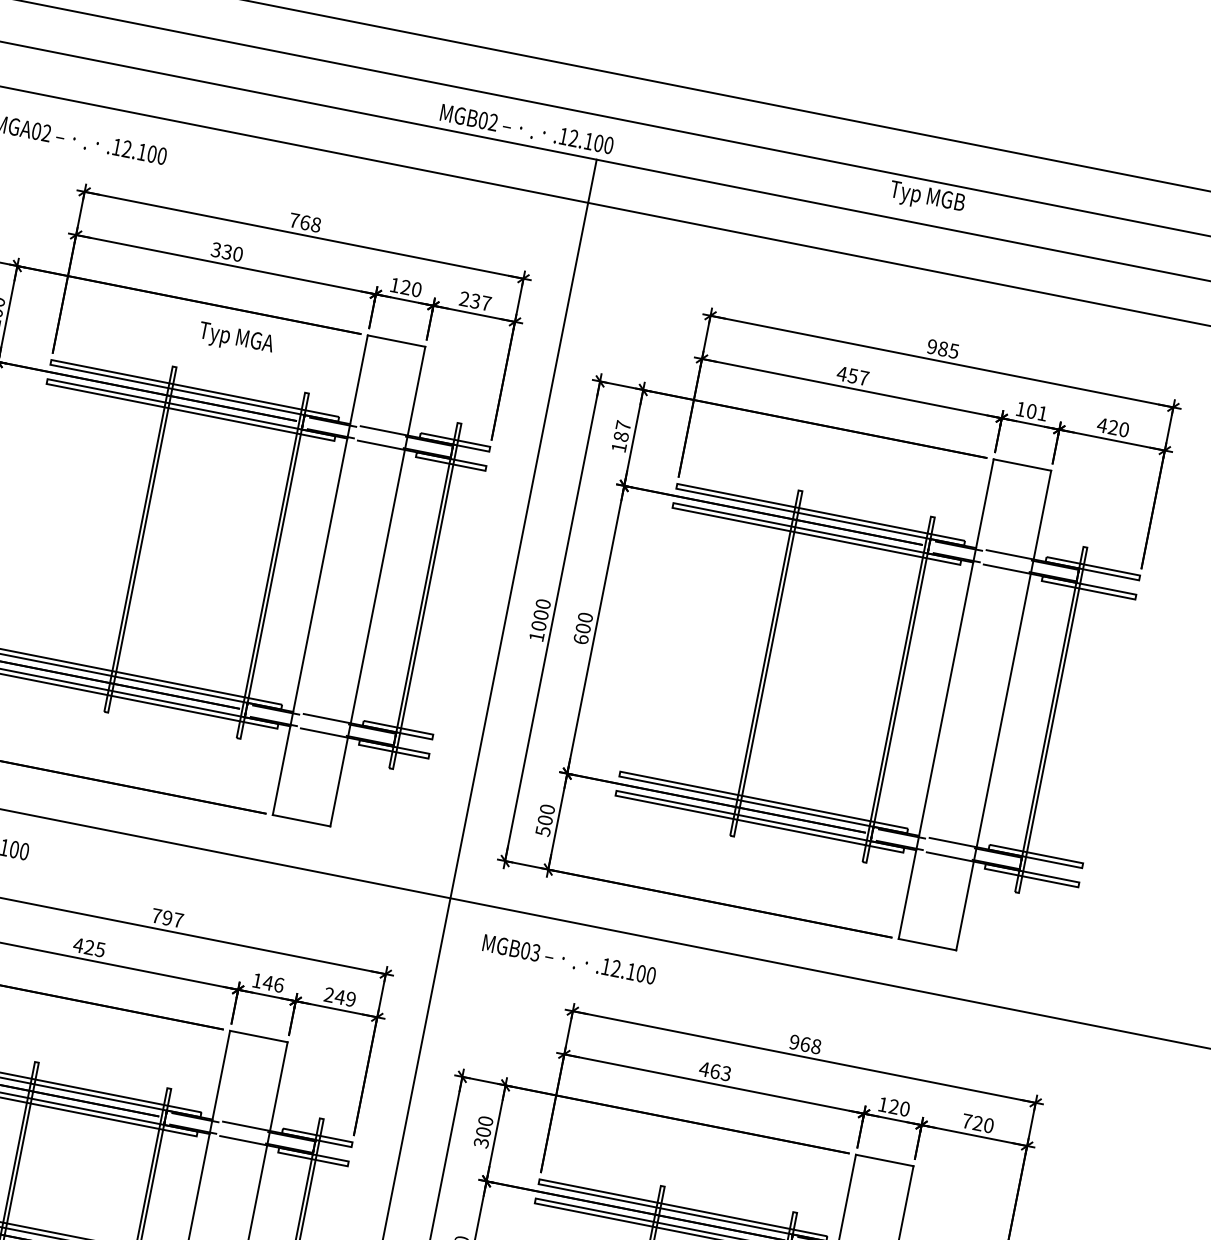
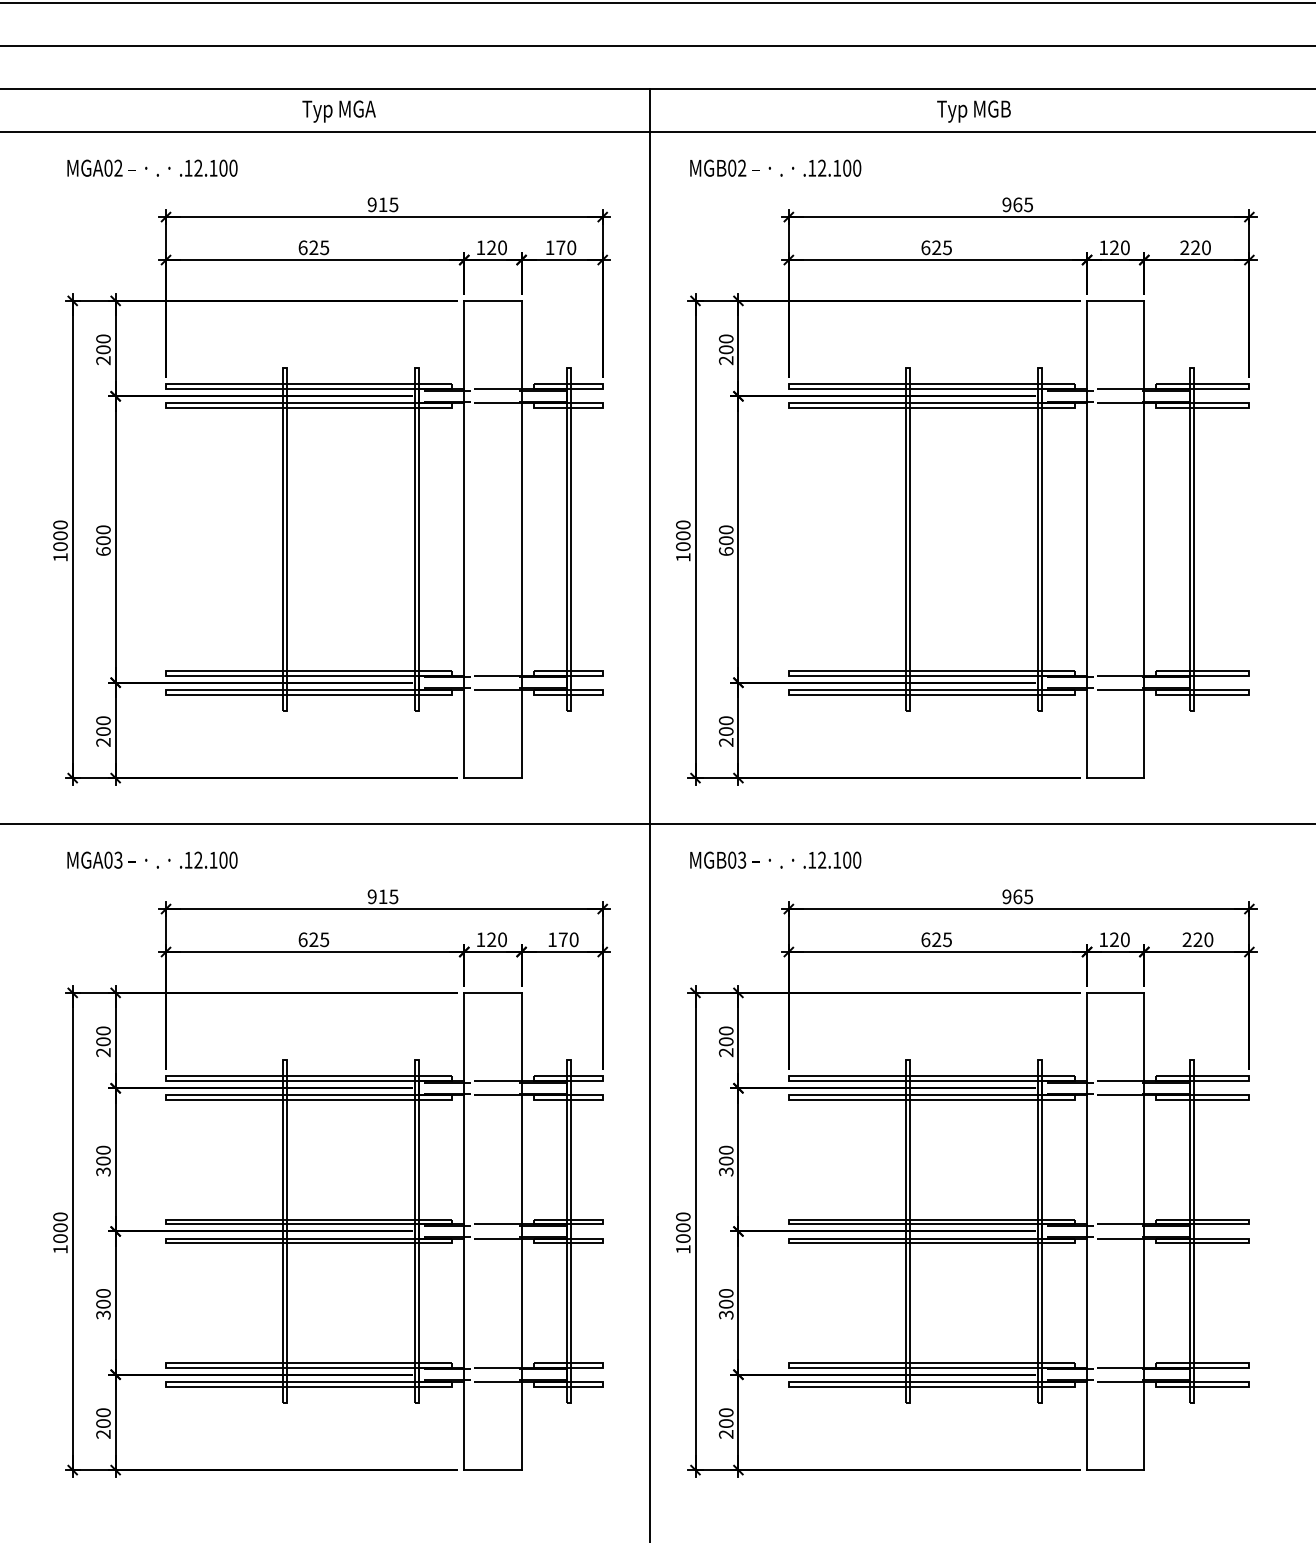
text: (526, 128) -> (775, 167), moved
text: (926, 198) -> (973, 111), moved
text: (304, 222) -> (382, 204), 768 -> 915
text: (226, 251) -> (313, 247), 330 -> 625
text: (475, 300) -> (560, 247), 237 -> 170
text: (235, 339) -> (338, 111), moved
text: (942, 348) -> (1017, 204), 985 -> 965
text: (851, 375) -> (935, 247), 457 -> 625
text: (1036, 412) -> (1119, 247), 101 -> 120
text: (1102, 425) -> (1184, 247), 420 -> 220
text: (621, 436) -> (726, 349), 187 -> 200
text: (542, 831) -> (725, 742), 500 -> 200
text: (167, 917) -> (382, 896), 797 -> 915
text: (78, 945) -> (302, 939), 425 -> 625
text: (273, 983) -> (496, 939), 146 -> 120
text: (340, 996) -> (563, 939), 249 -> 170
text: (816, 1046) -> (1028, 896), 968 -> 965
text: (714, 1070) -> (935, 939), 463 -> 625
text: (966, 1120) -> (1186, 939), 720 -> 220
text: (481, 1142) -> (726, 1052), 300 -> 200

